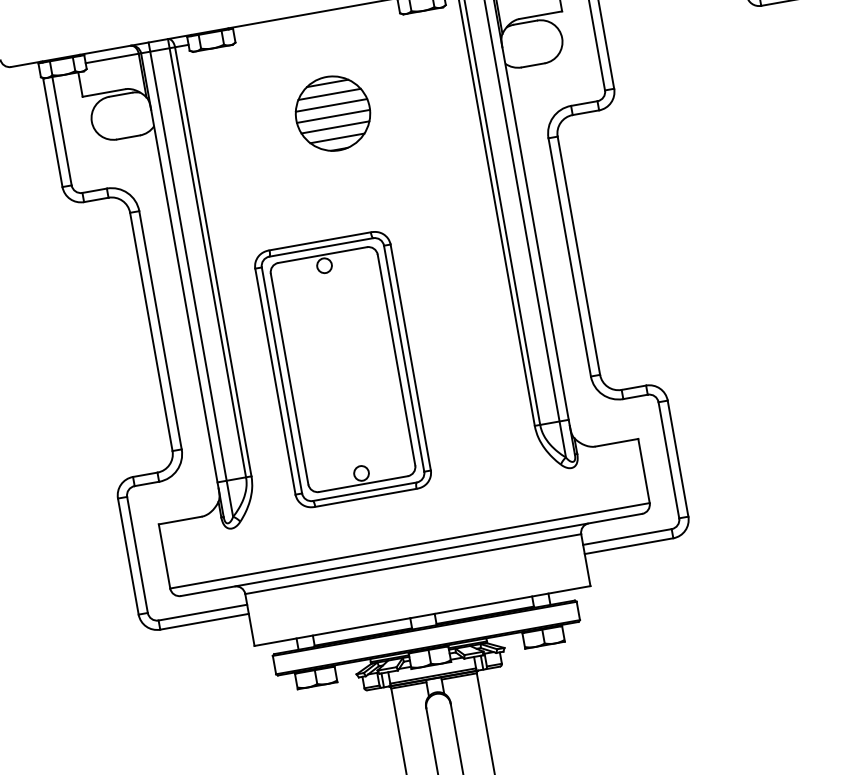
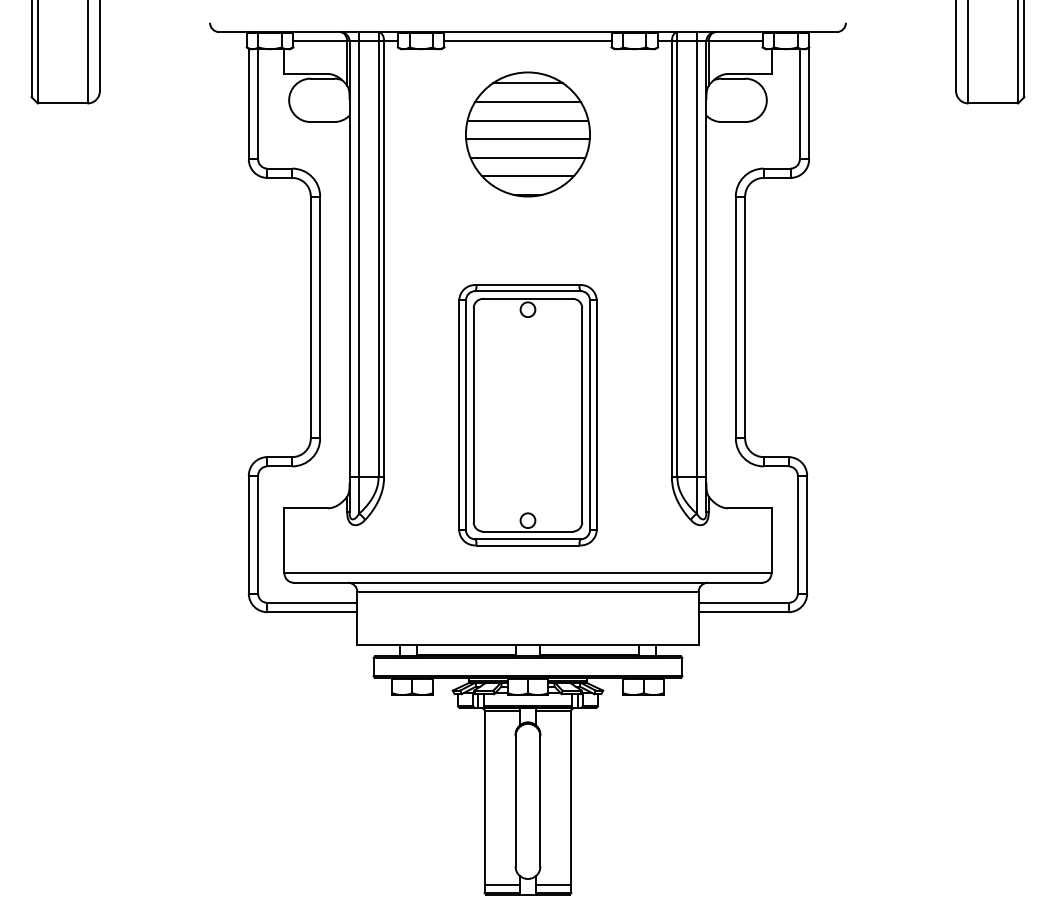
line: (316, 22) -> (527, 41), added
part: (332, 113) -> (527, 134), size x1.67
part: (342, 369) -> (527, 415), moved

